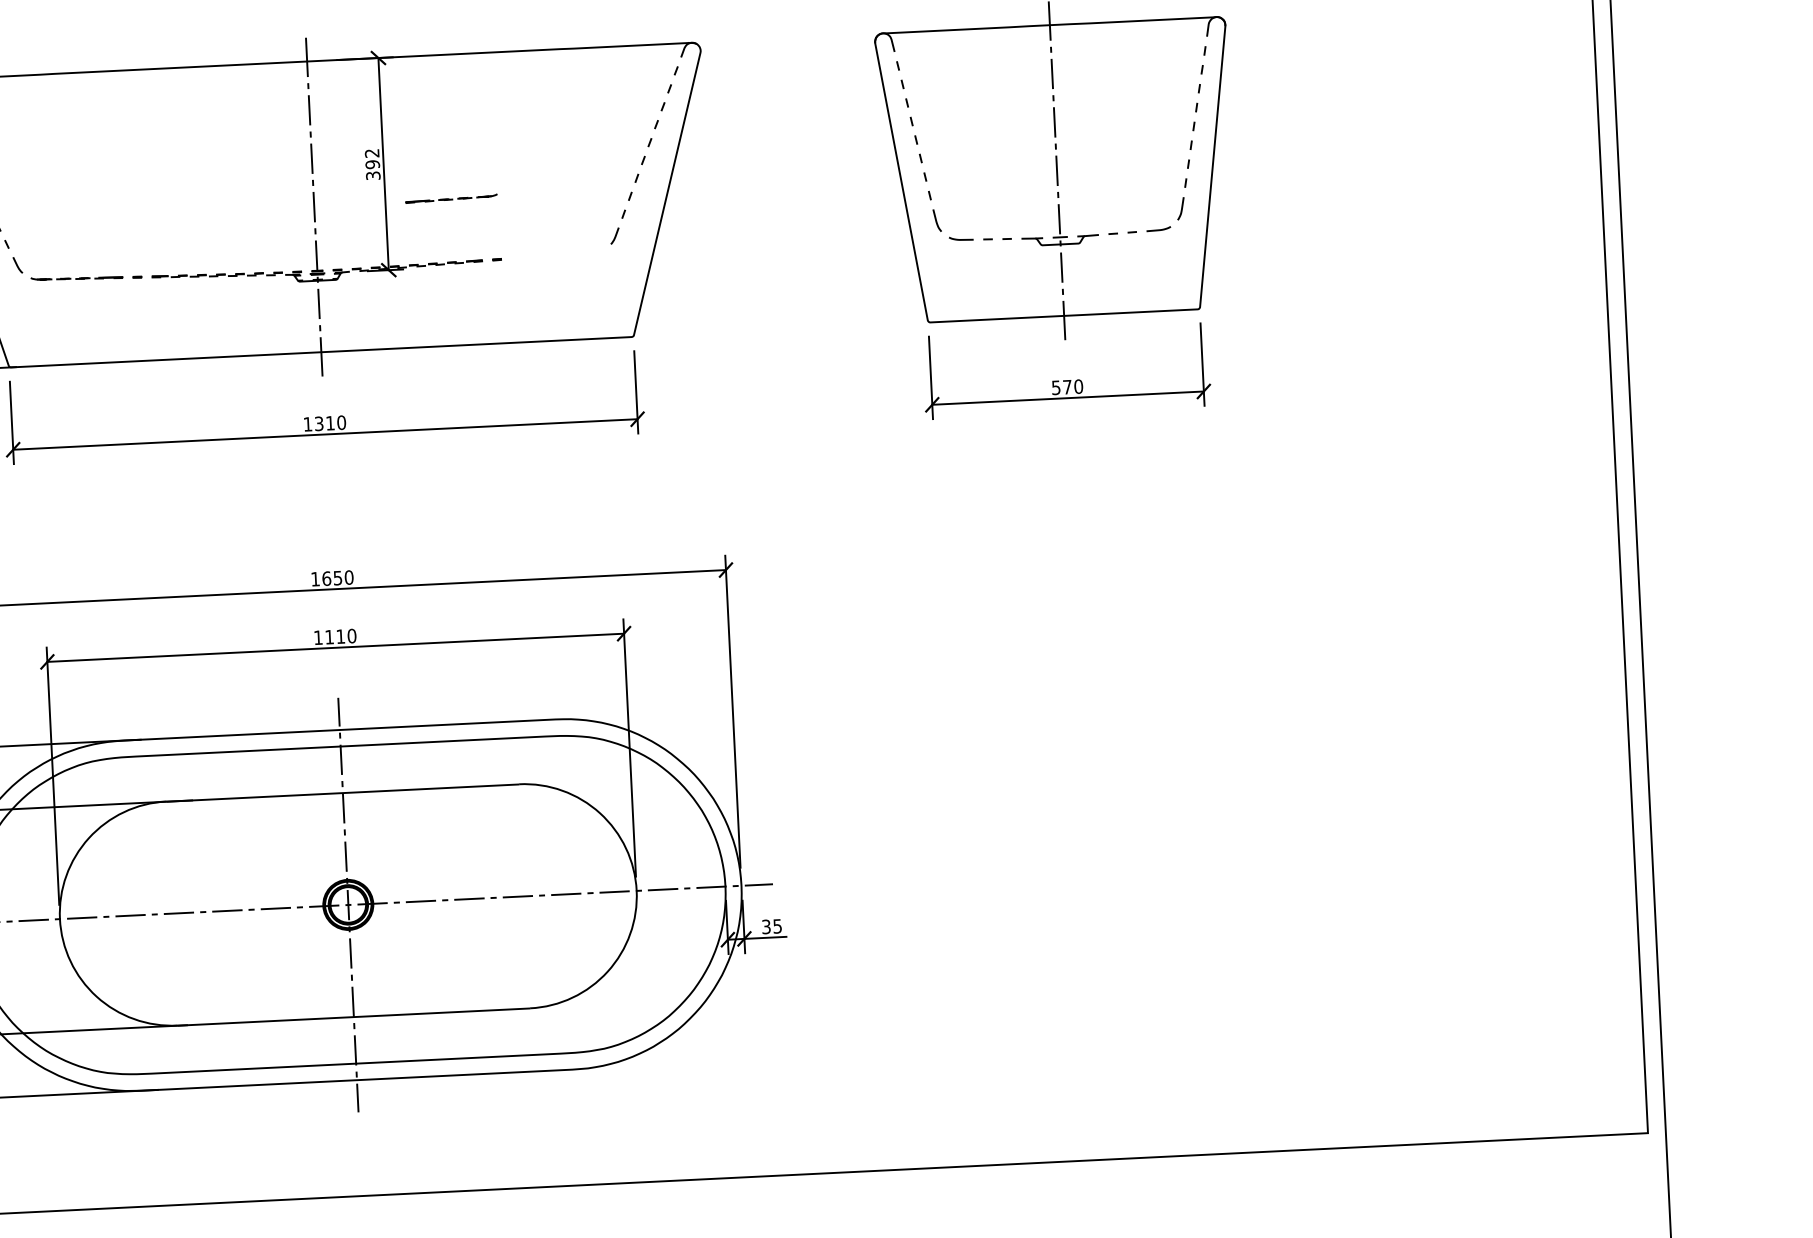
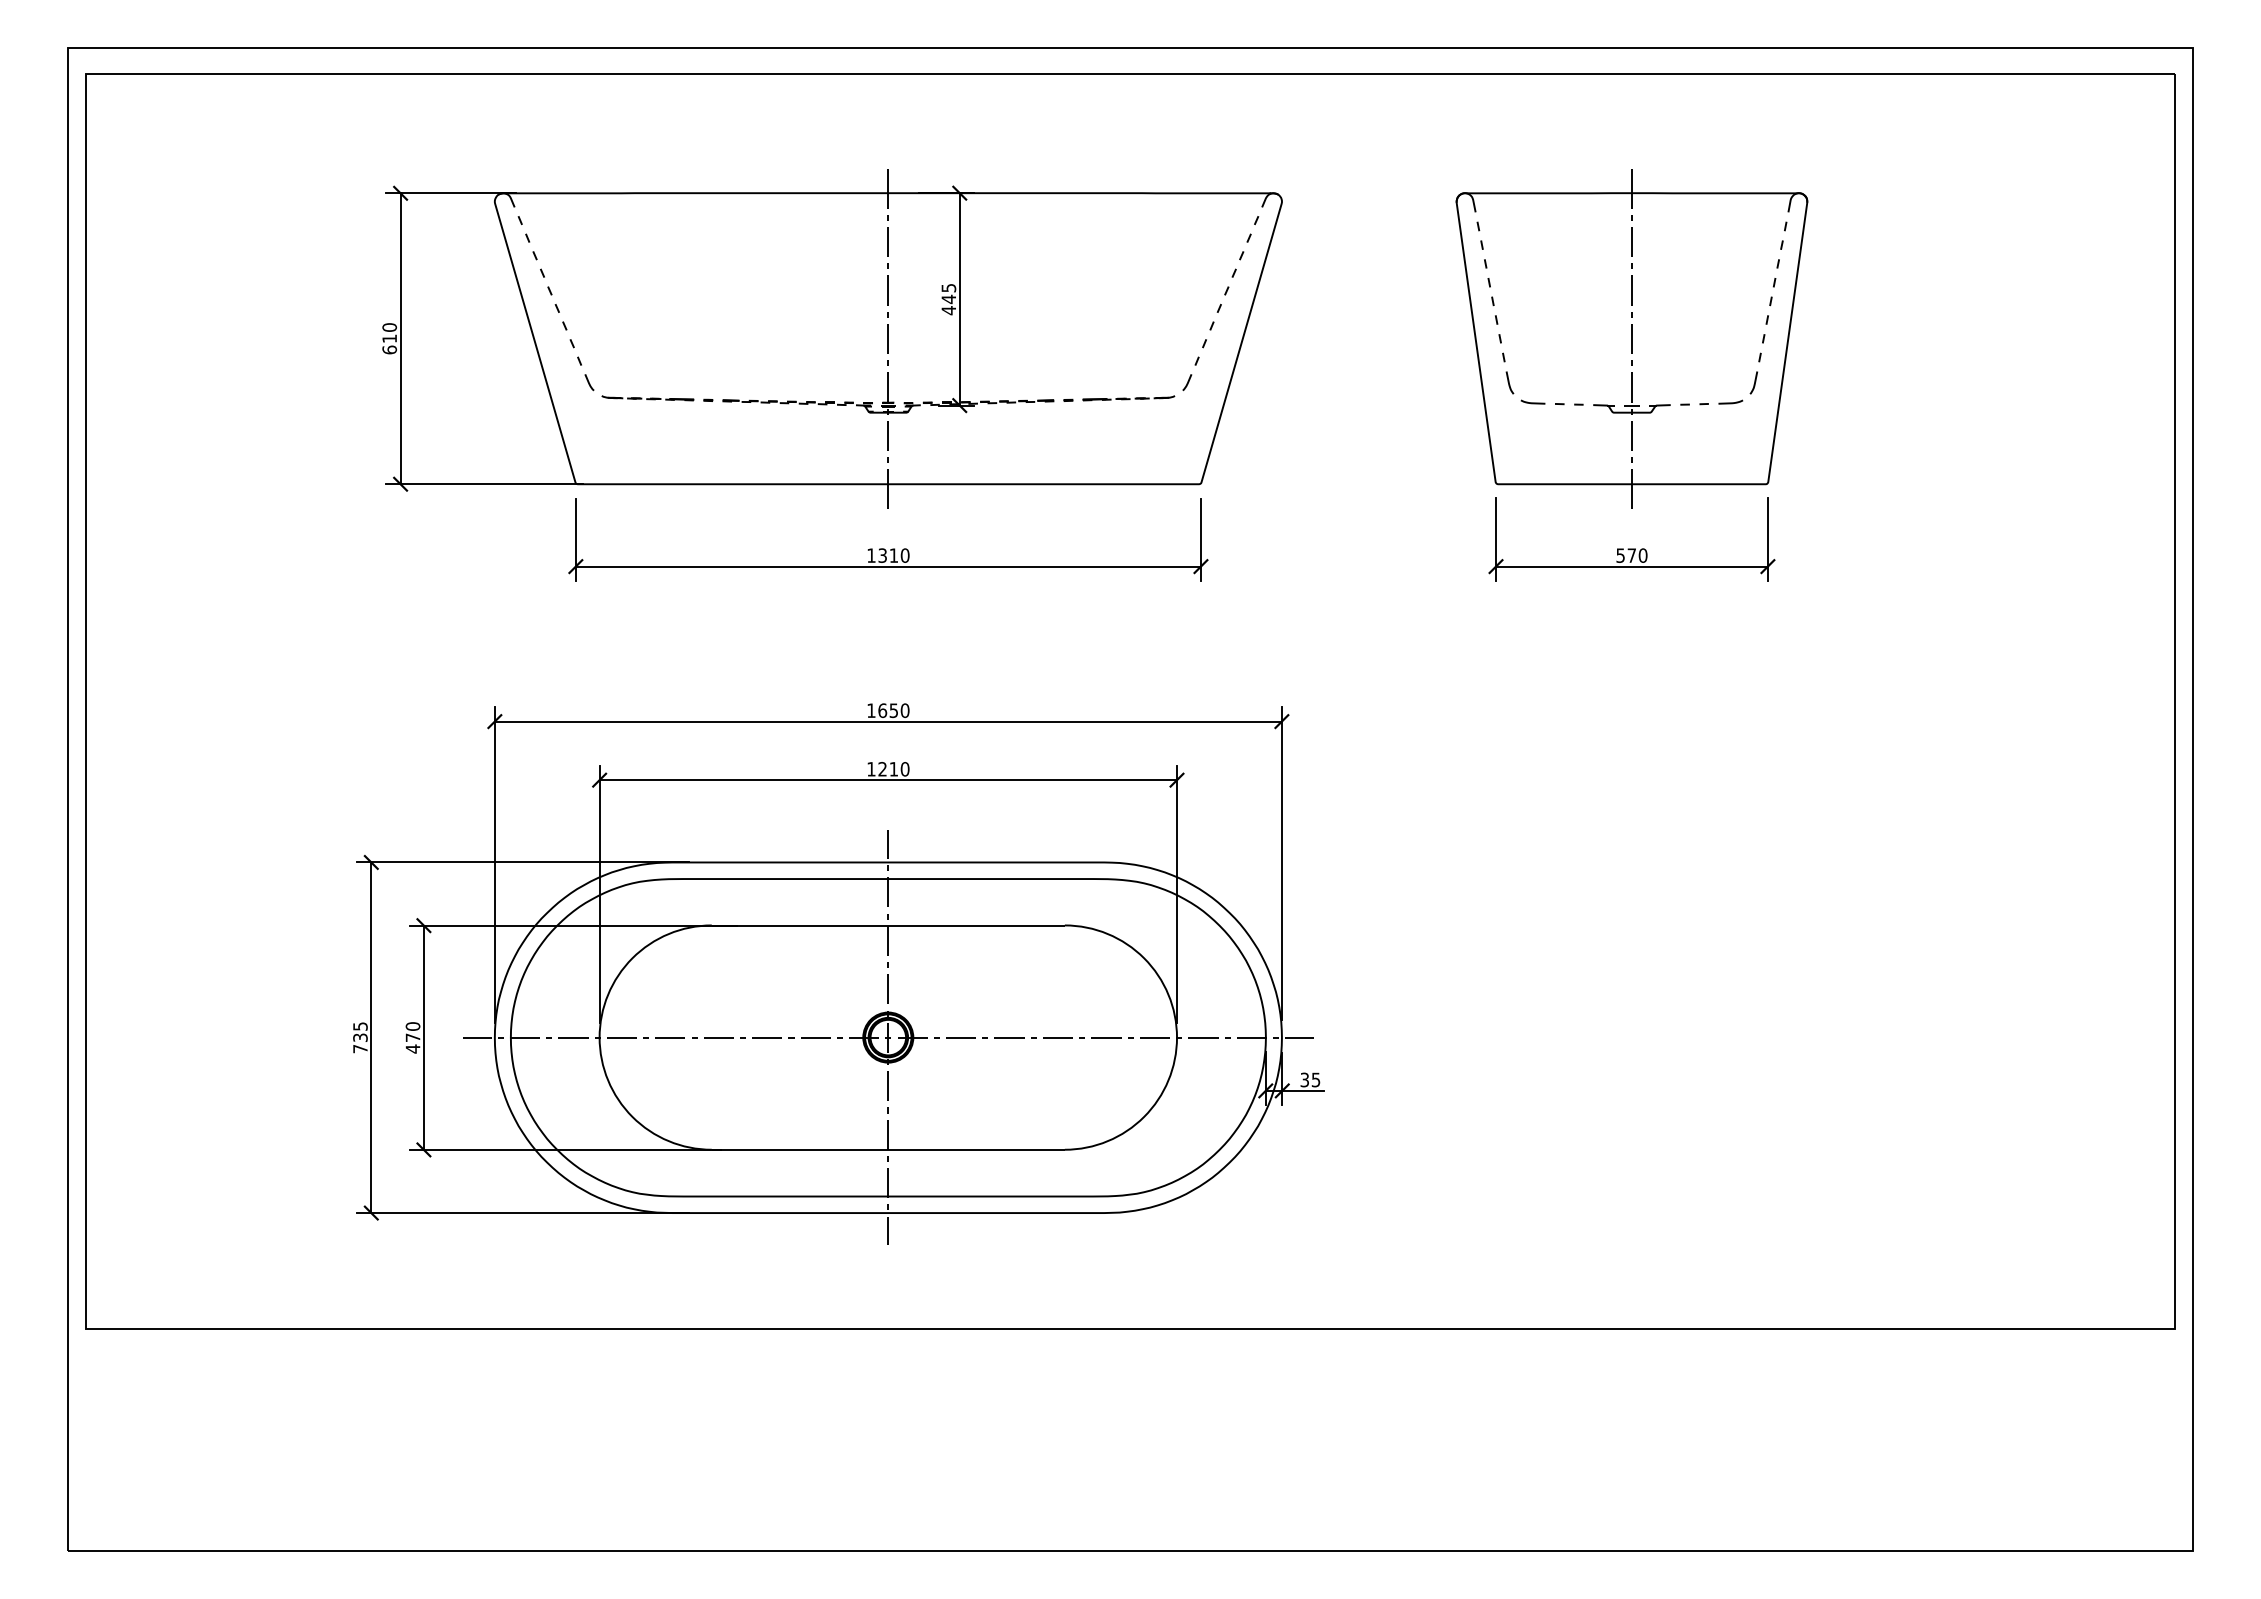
text: (372, 164) -> (948, 299), 392 -> 445
part: (451, 198) -> (1128, 398), moved
text: (329, 637) -> (882, 769), 1110 -> 1210

